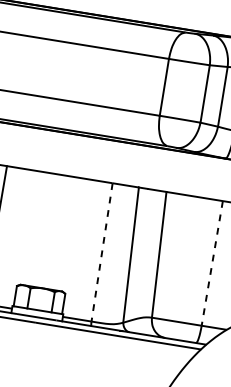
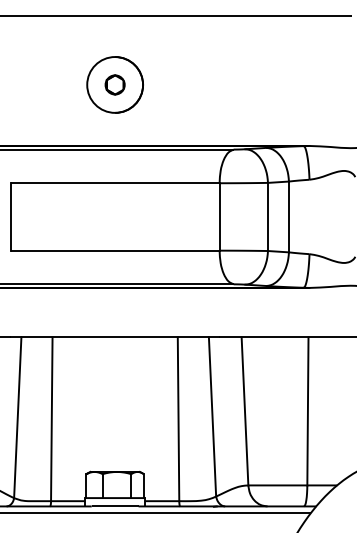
line: (102, 252) -> (178, 419), dashed -> solid
line: (211, 263) -> (307, 411), dashed -> solid

